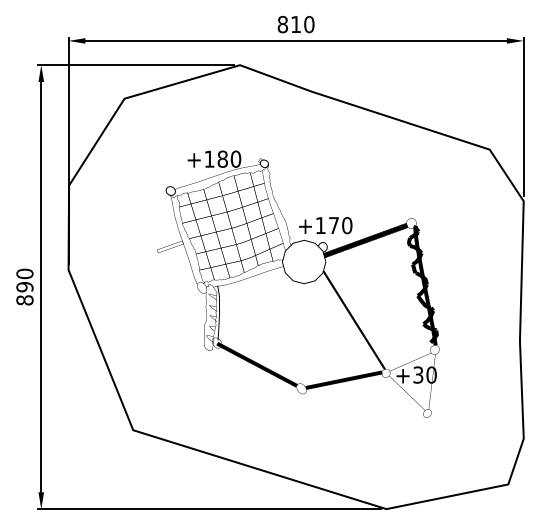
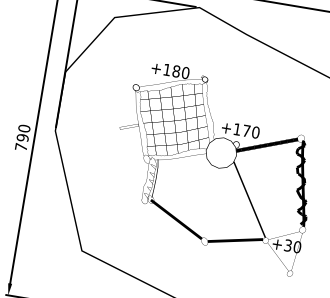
text: (24, 300) -> (20, 147), 890 -> 790

